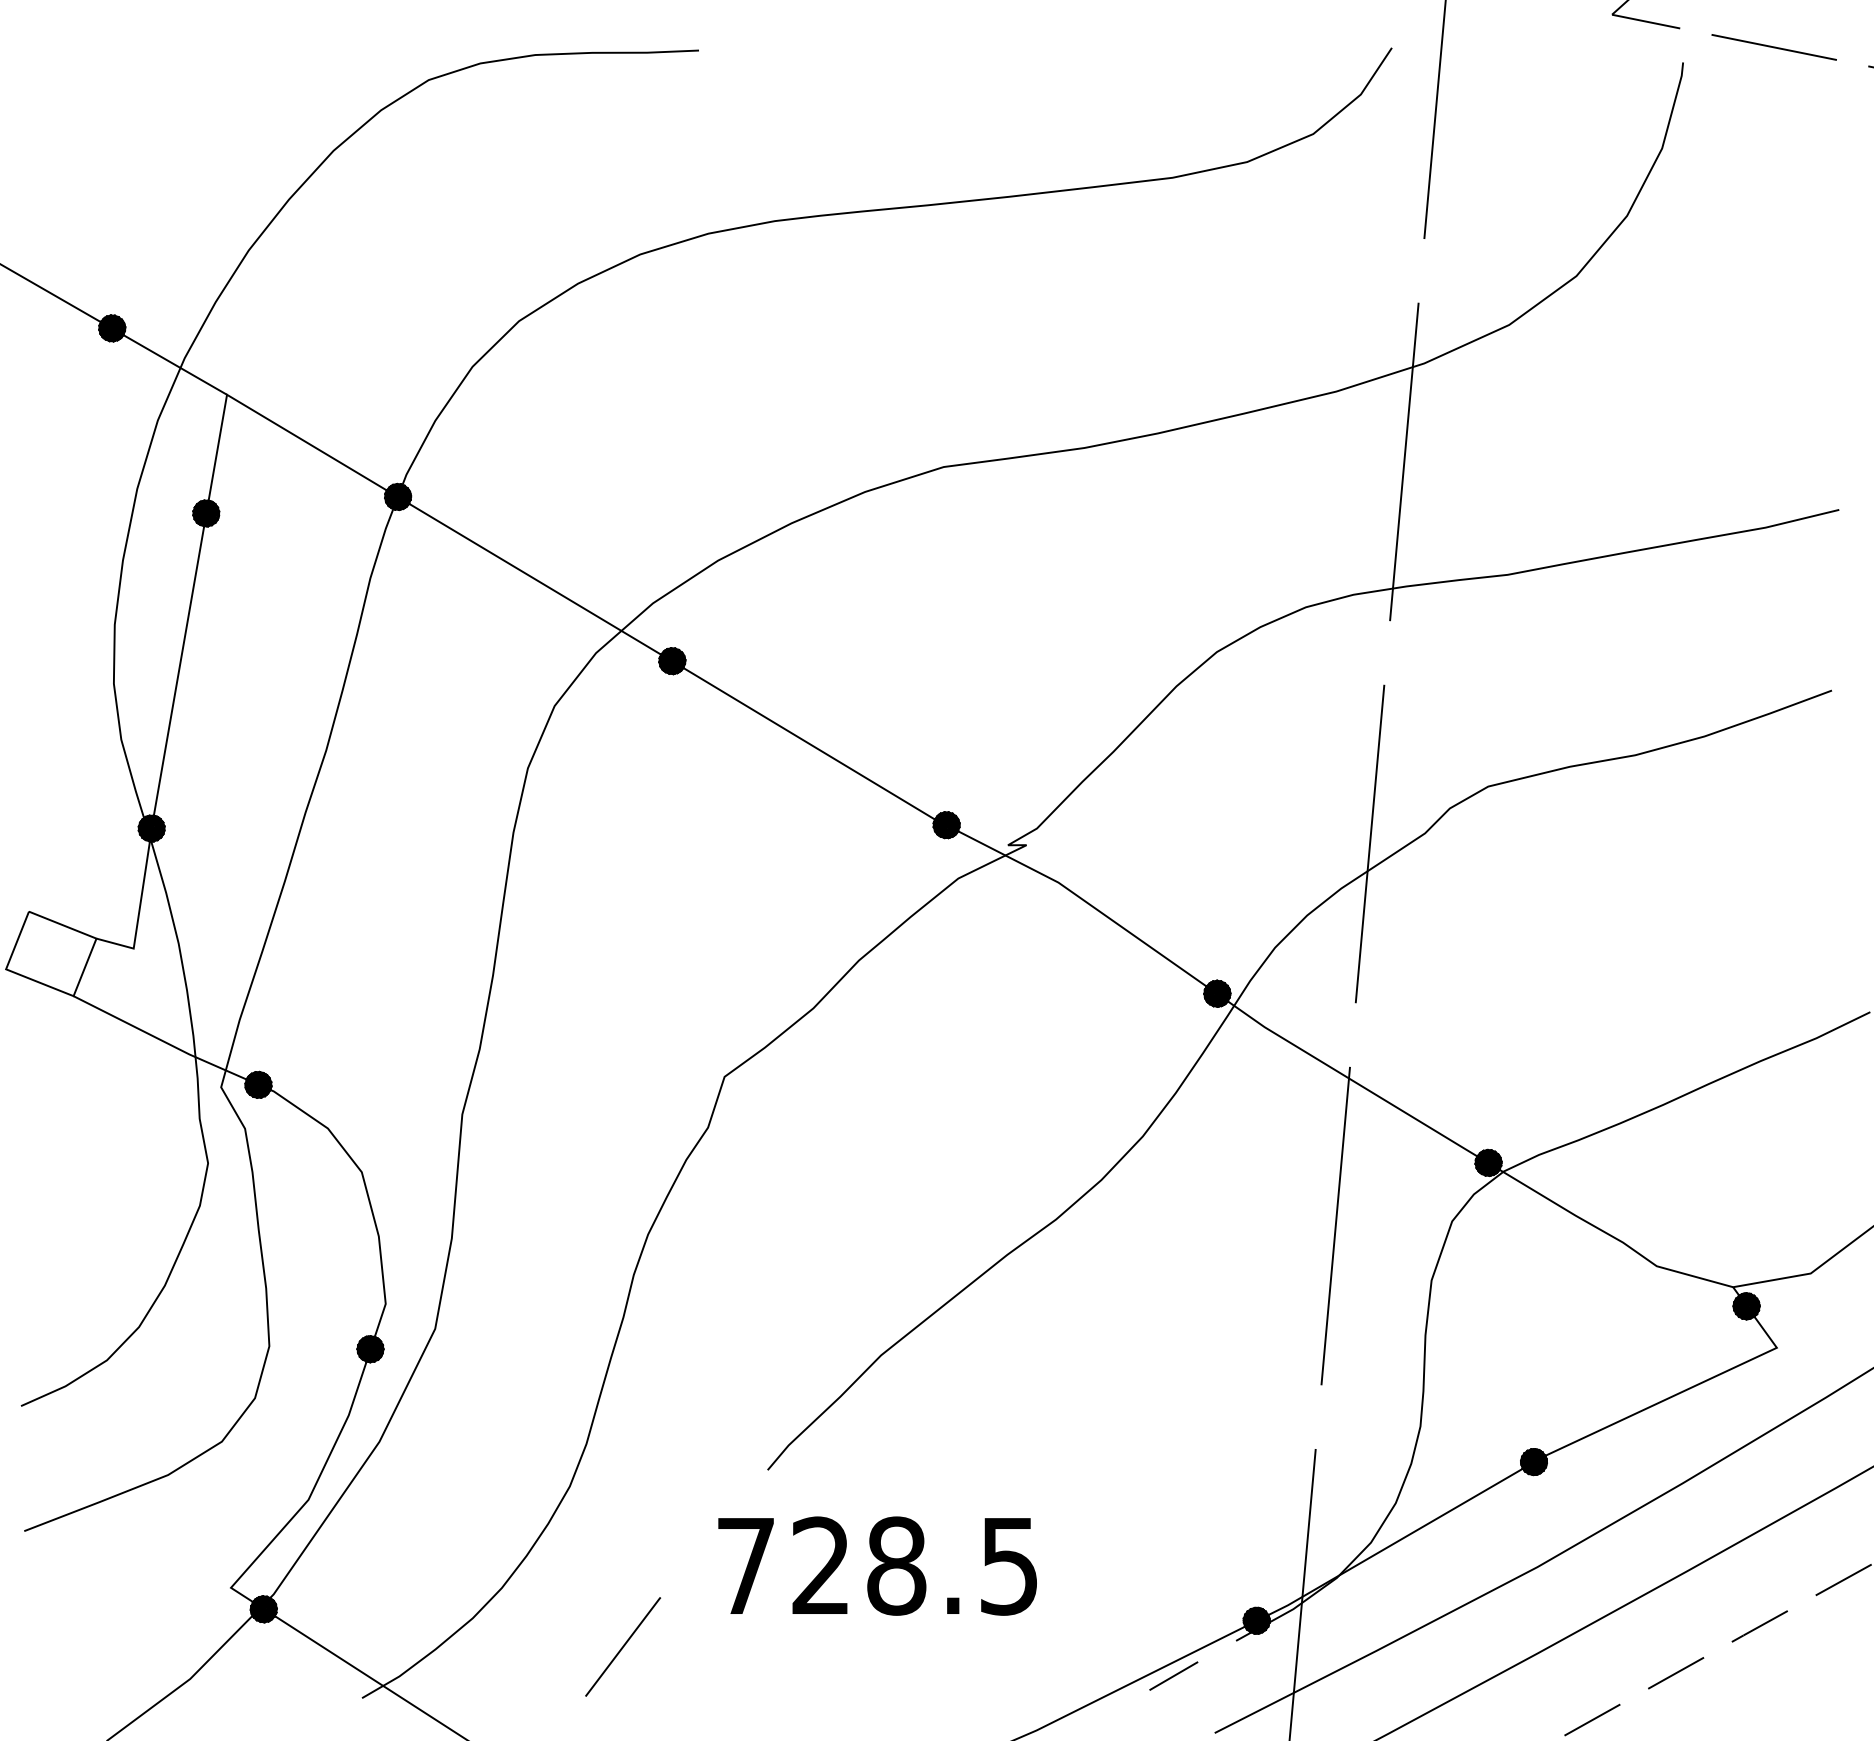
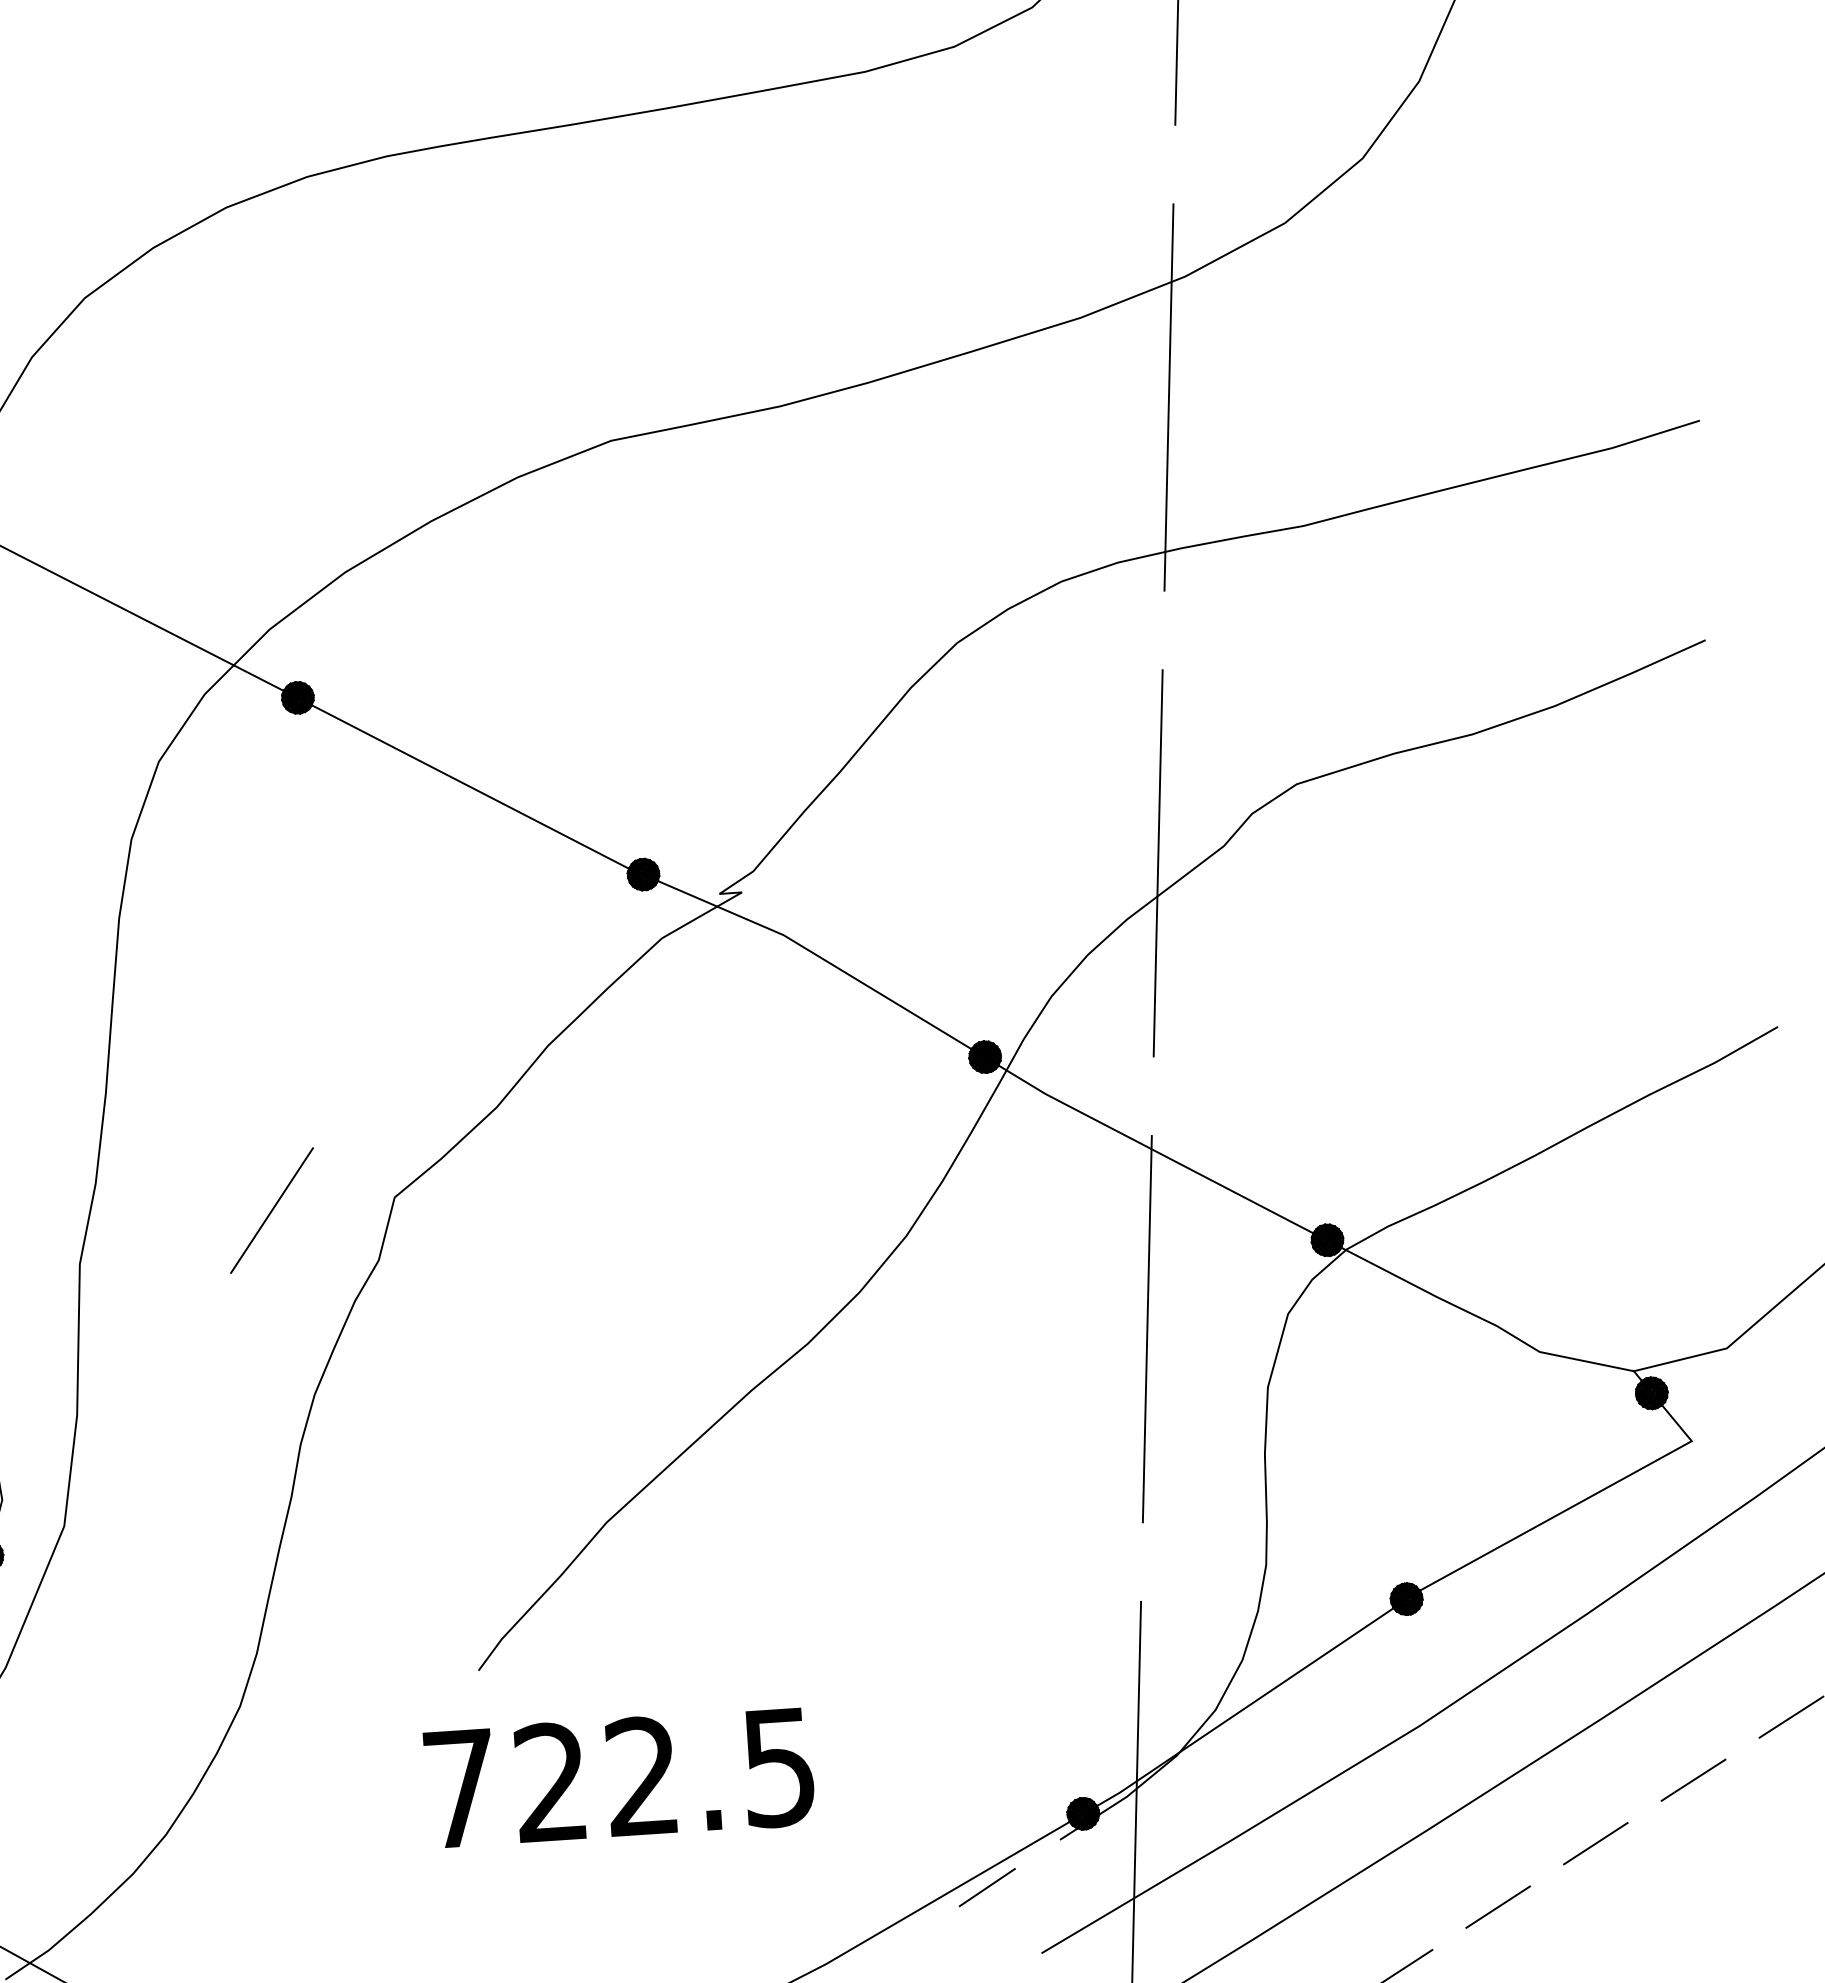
text: (896, 1565) -> (642, 1775), 728.5 -> 722.5
line: (623, 1646) -> (272, 1210), moved

